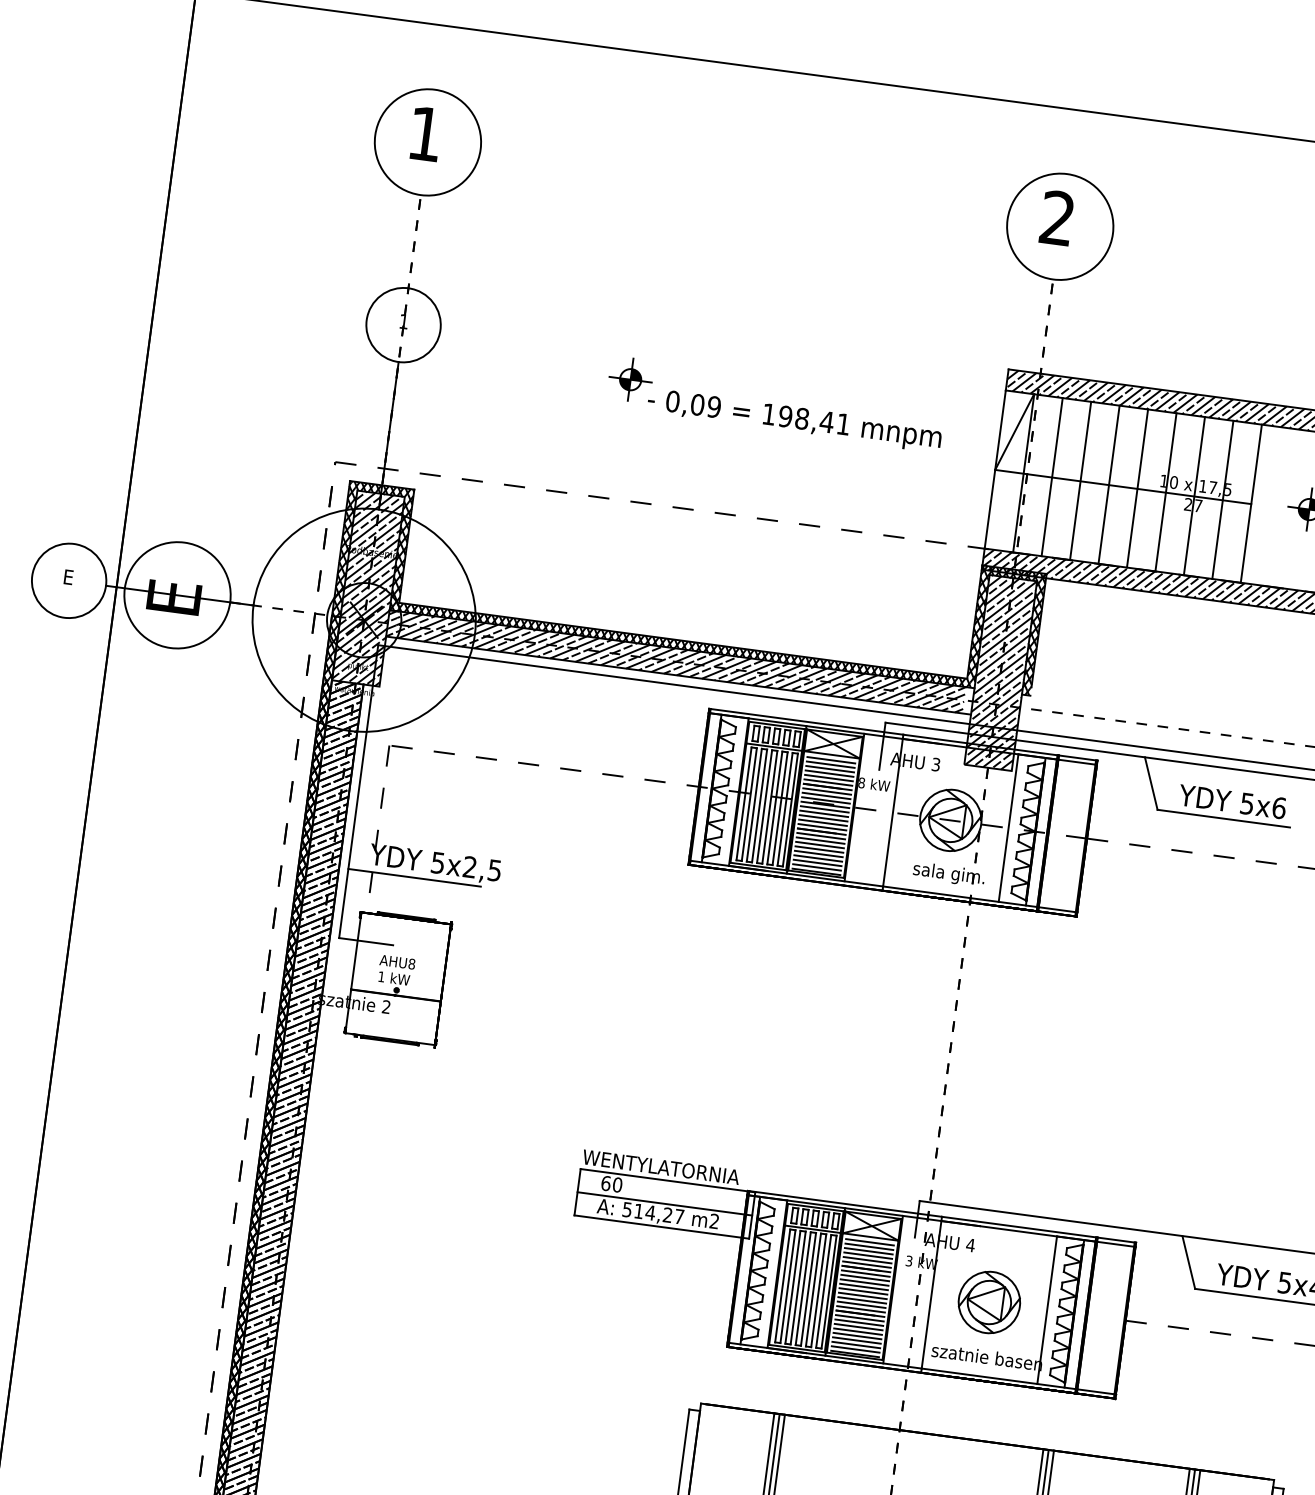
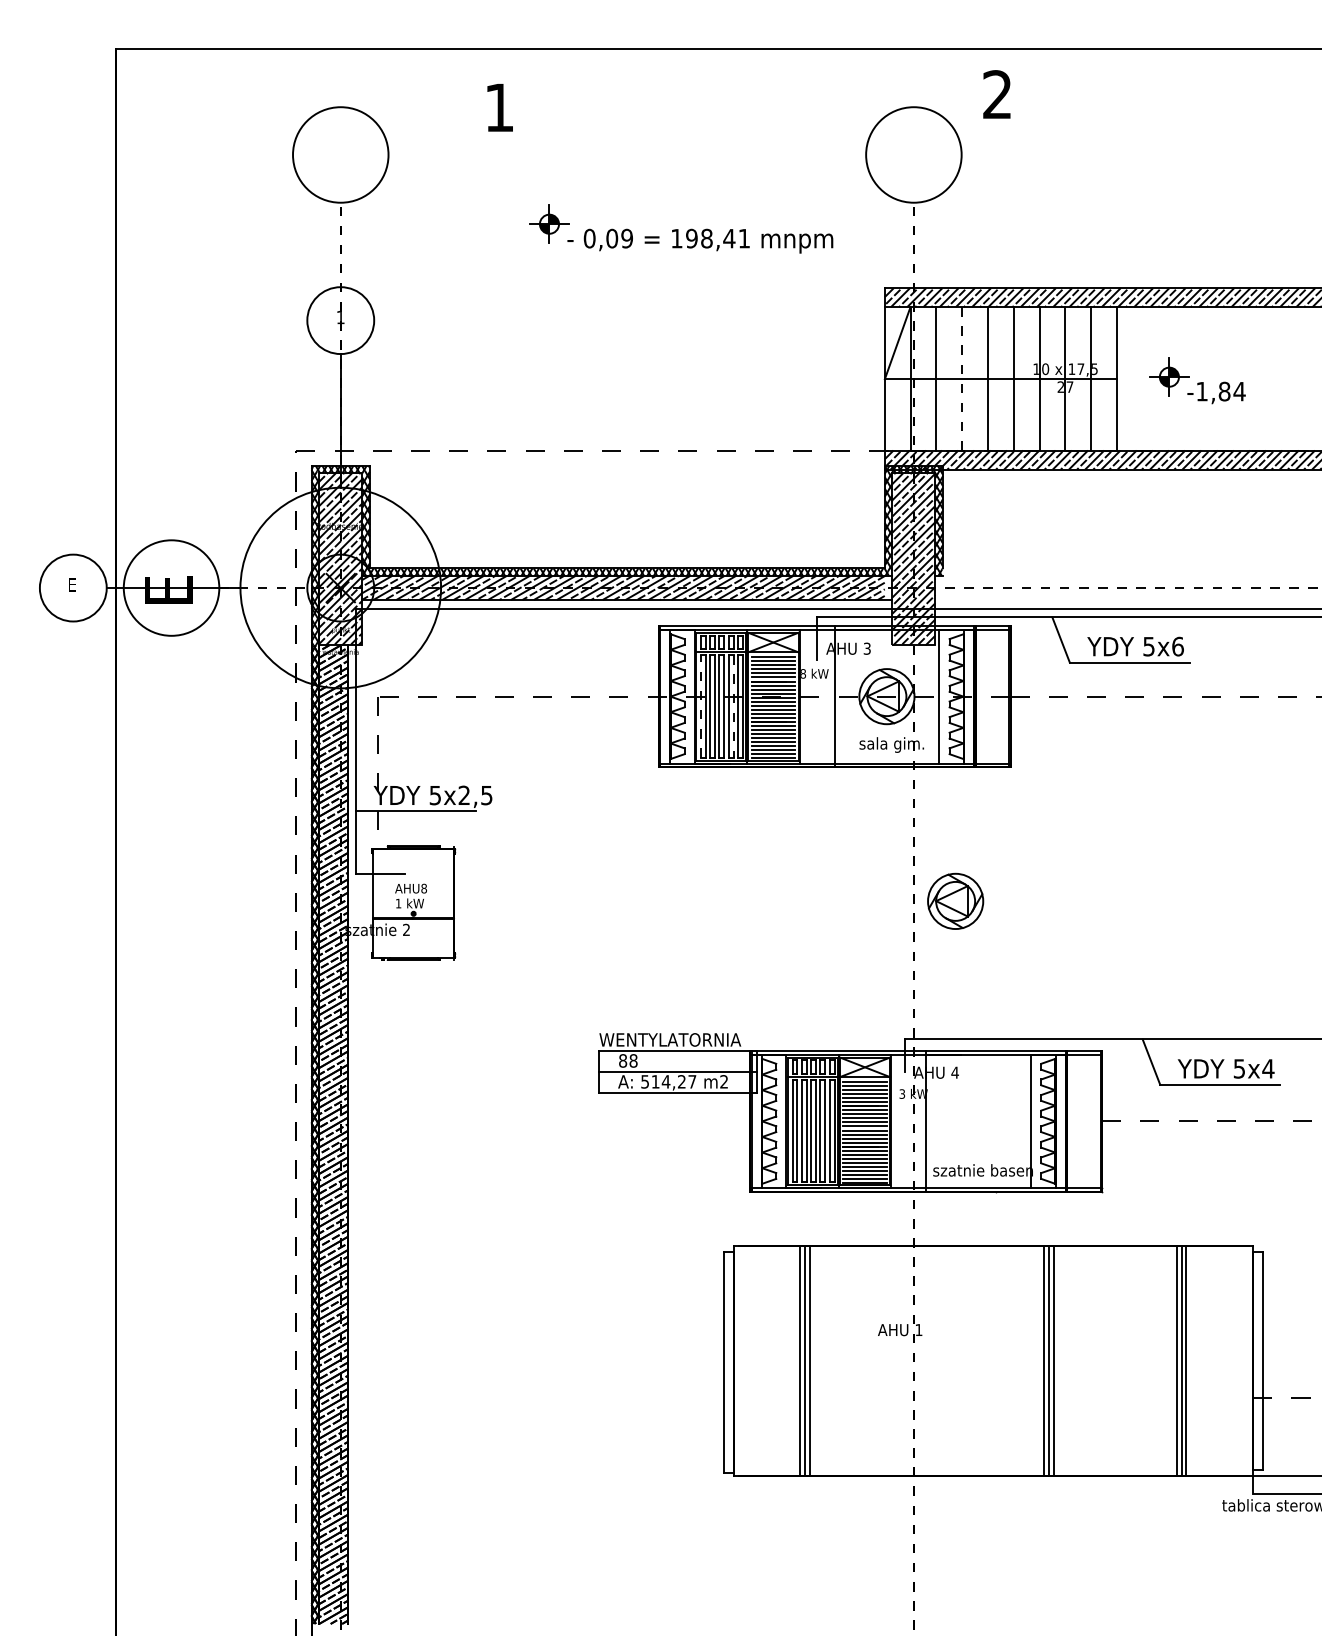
text: (425, 133) -> (499, 107), moved
text: (1056, 217) -> (996, 94), moved
part: (775, 403) -> (681, 228), moved
line: (1080, 480) -> (962, 378), solid -> dashed
line: (743, 802) -> (700, 705), solid -> dashed
line: (780, 808) -> (733, 706), solid -> dashed
text: (612, 1183) -> (628, 1060), 60 -> 88
part: (989, 1301) -> (955, 900), moved

